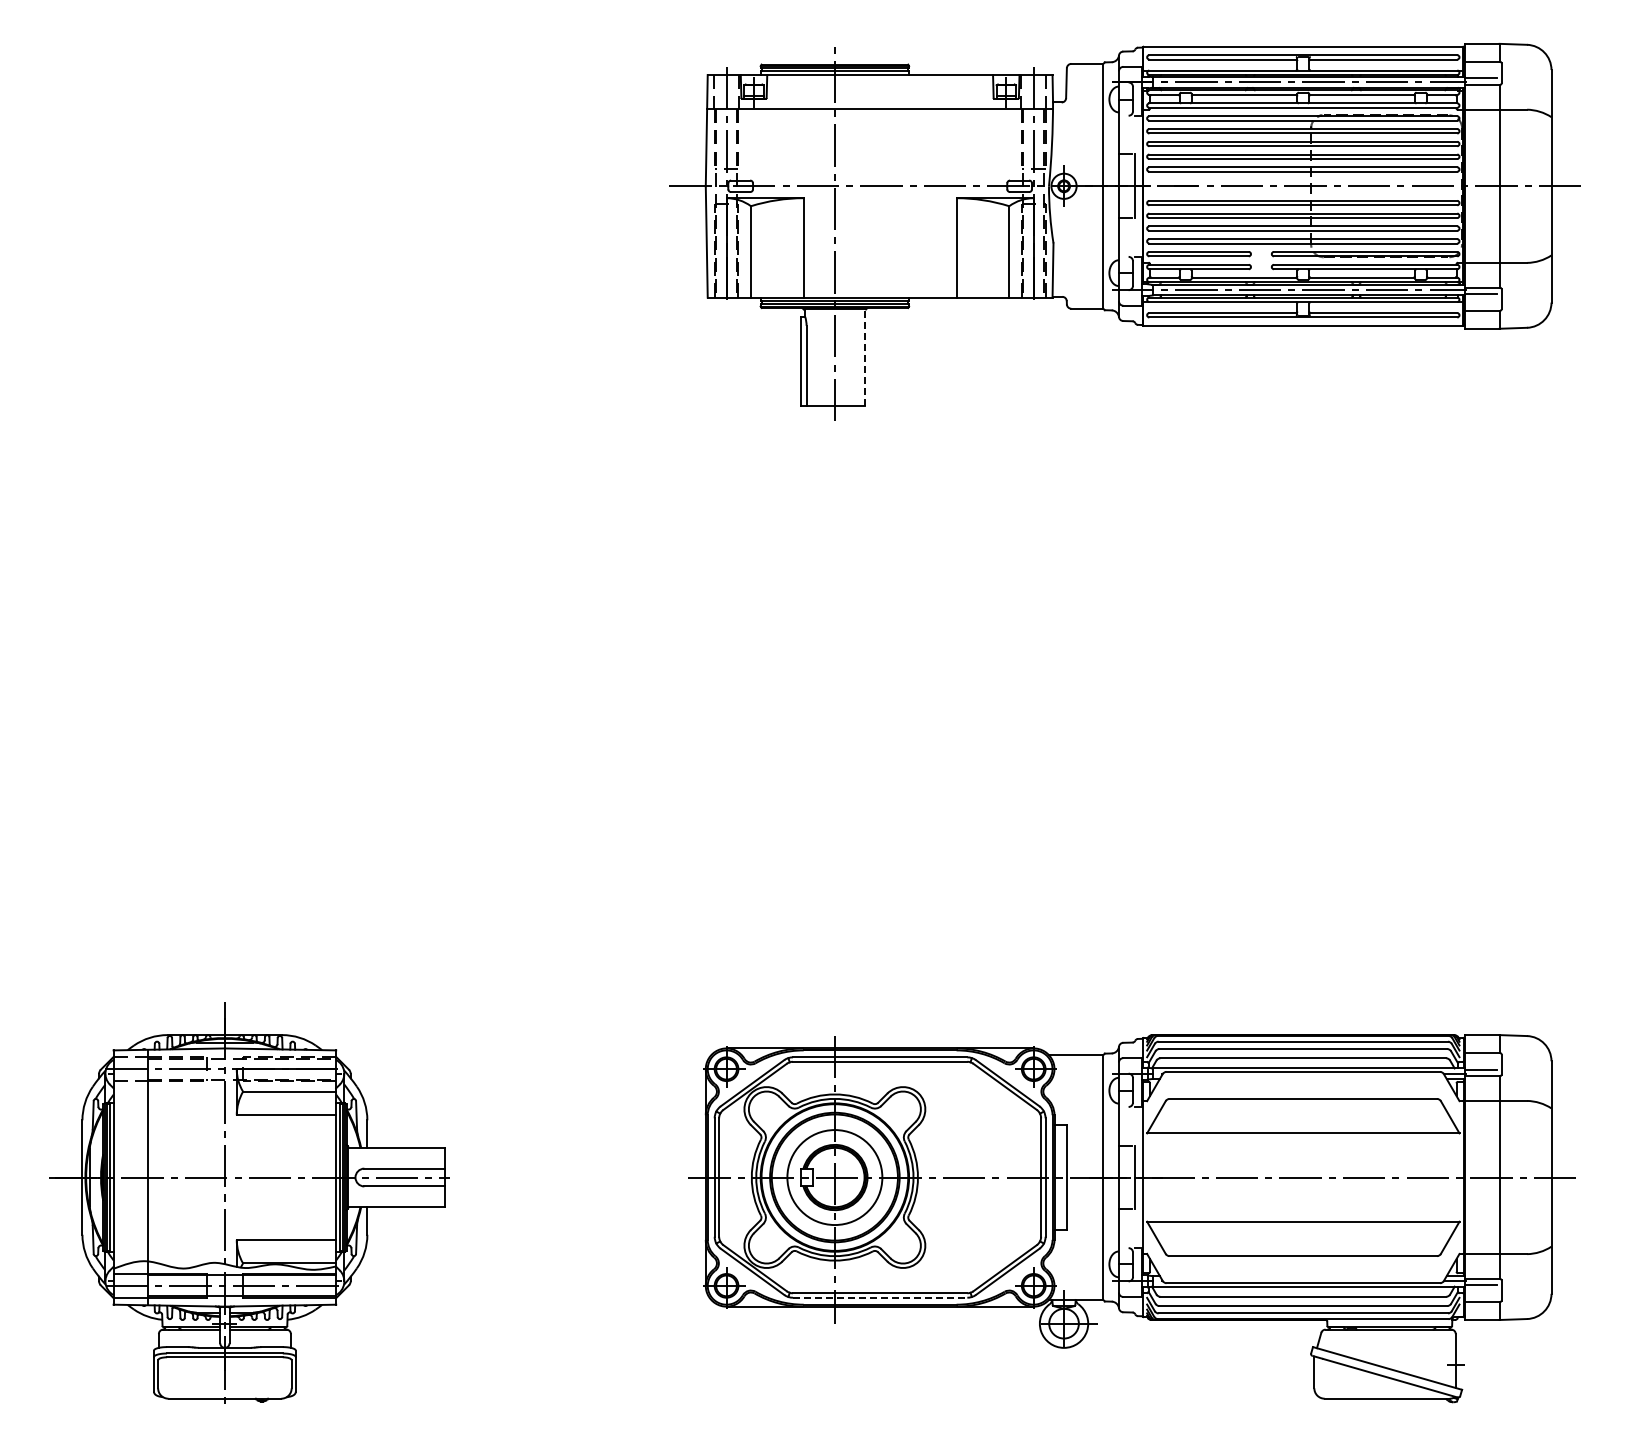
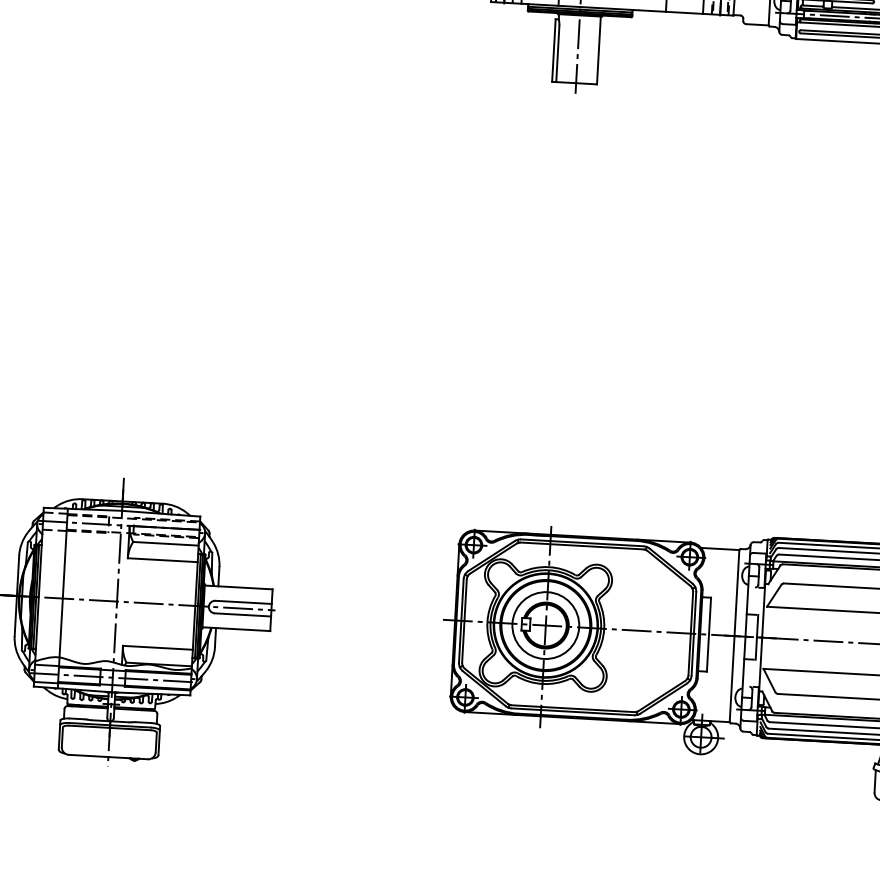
line: (864, 357) -> (598, 50), dashed -> solid
line: (880, 1297) -> (573, 711), dashed -> solid

